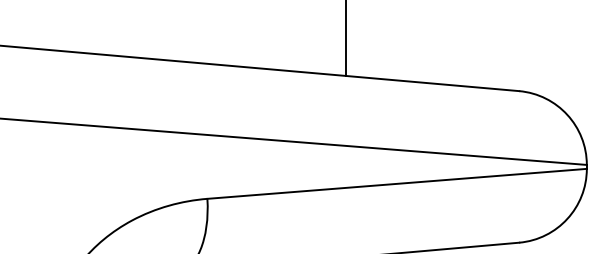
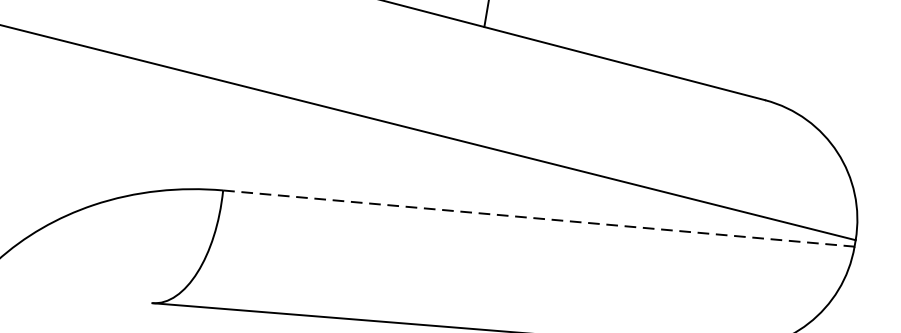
line: (397, 183) -> (539, 218), solid -> dashed

